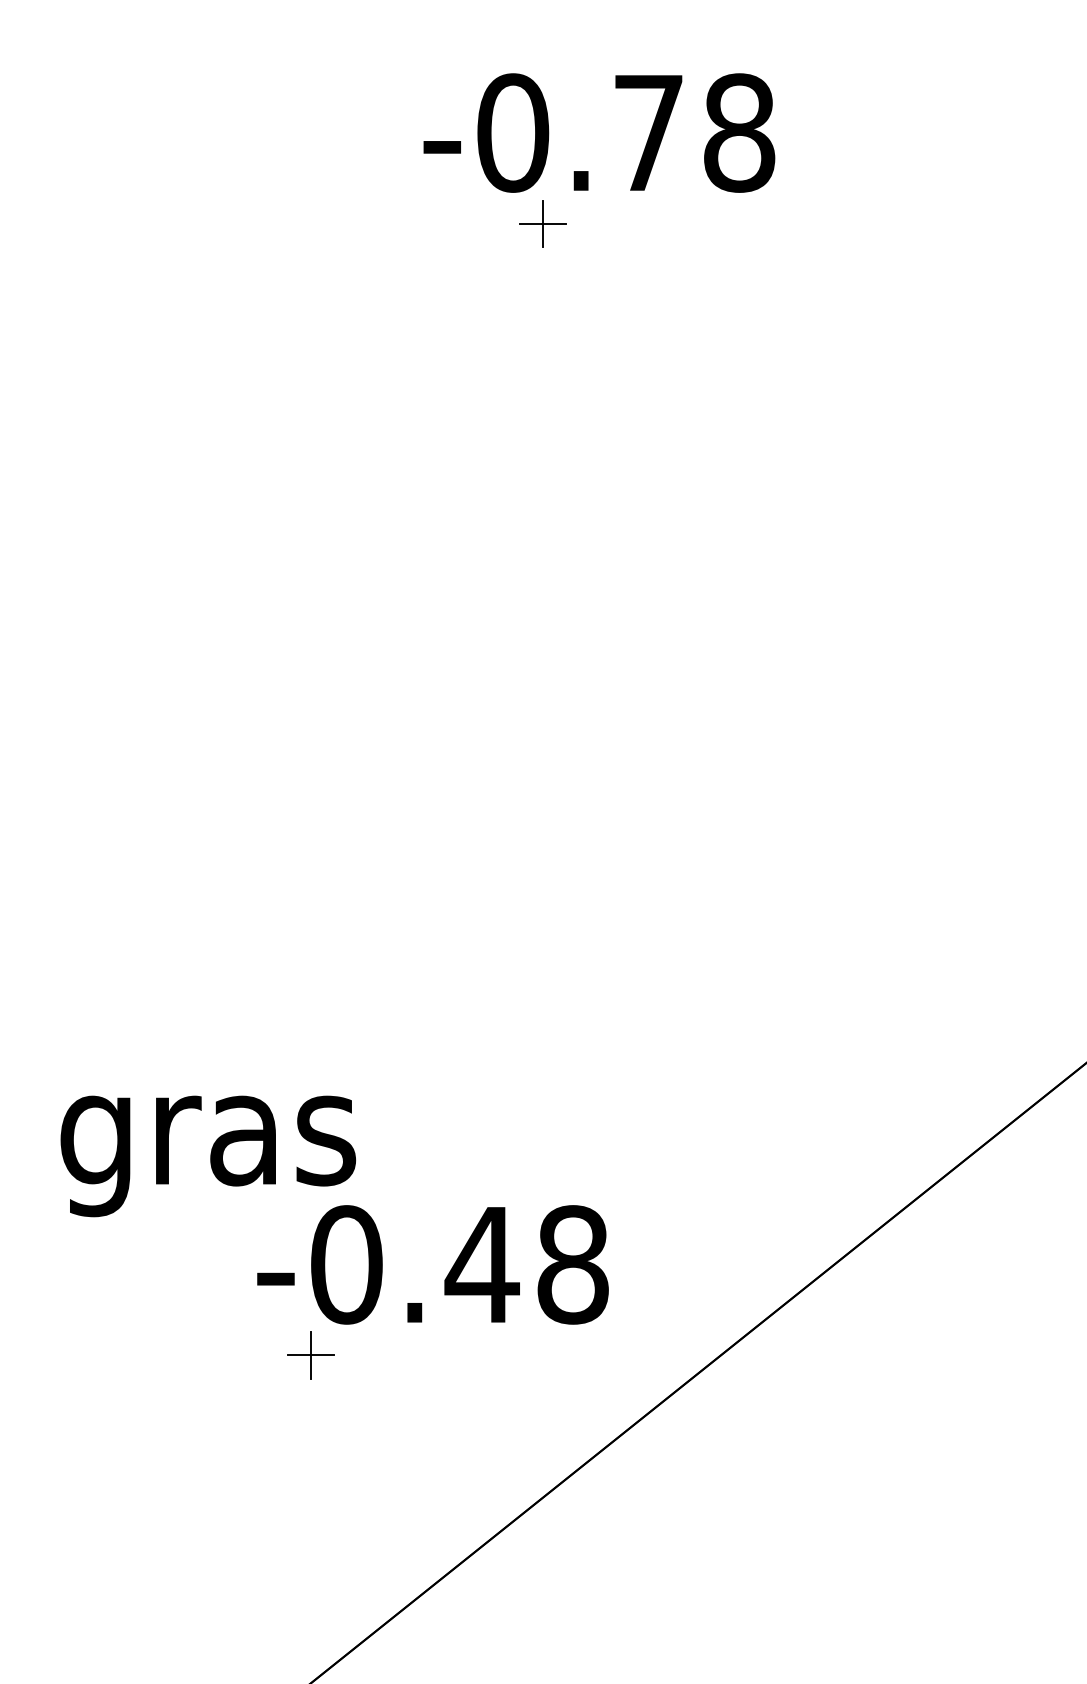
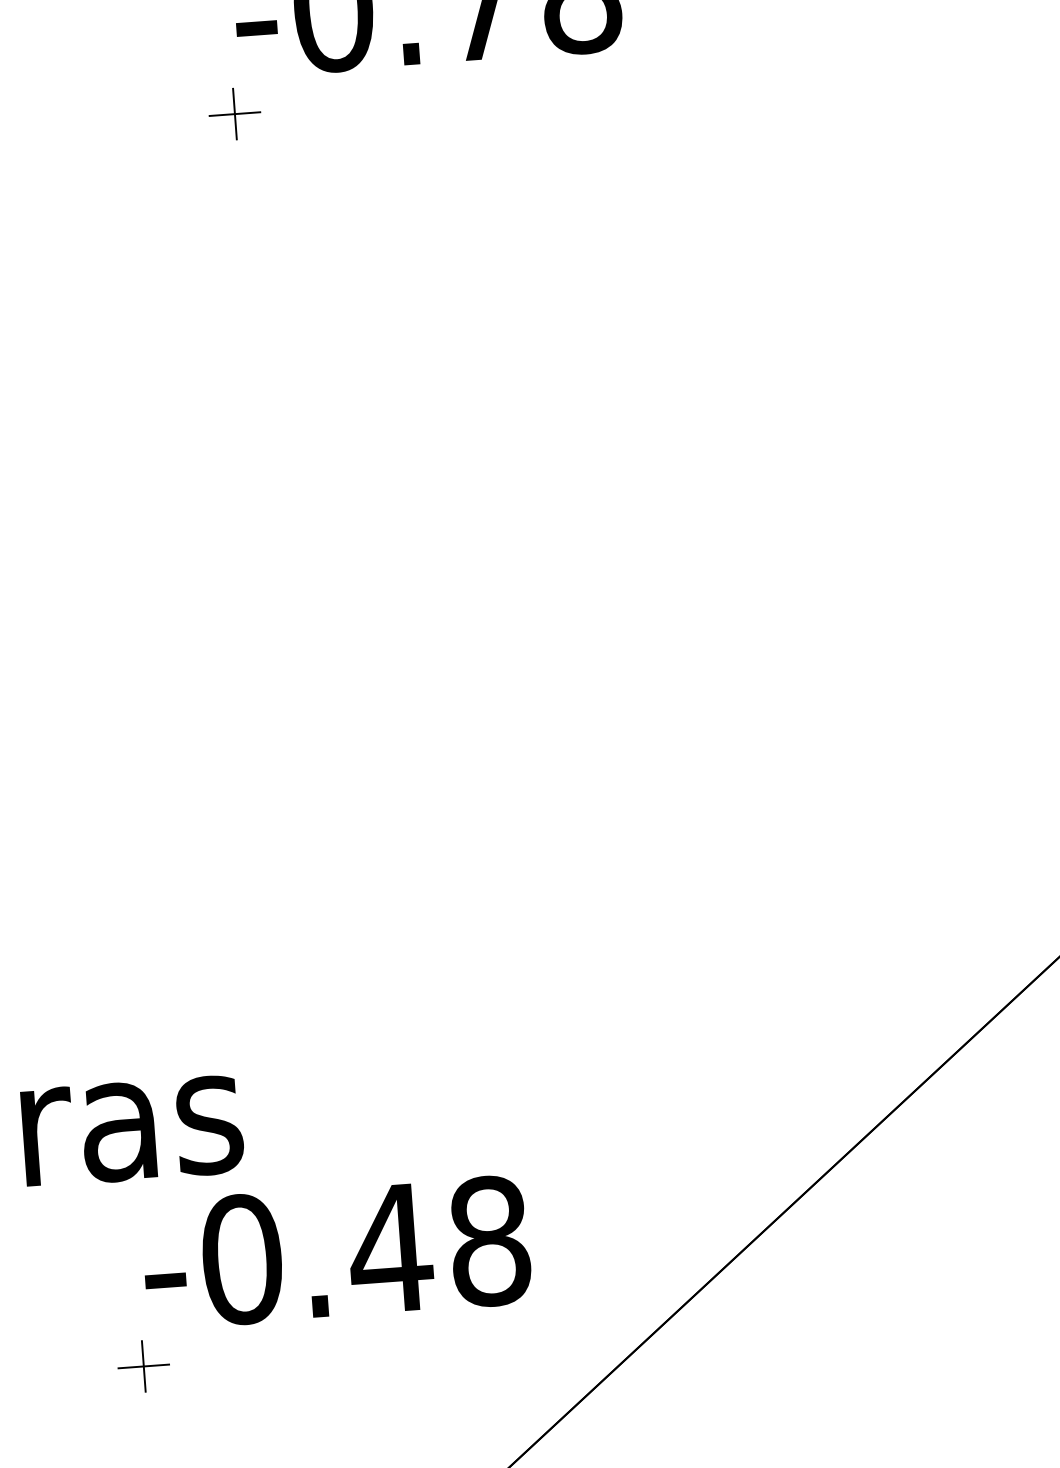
part: (542, 223) -> (234, 113), moved
part: (310, 1355) -> (142, 1366), moved

